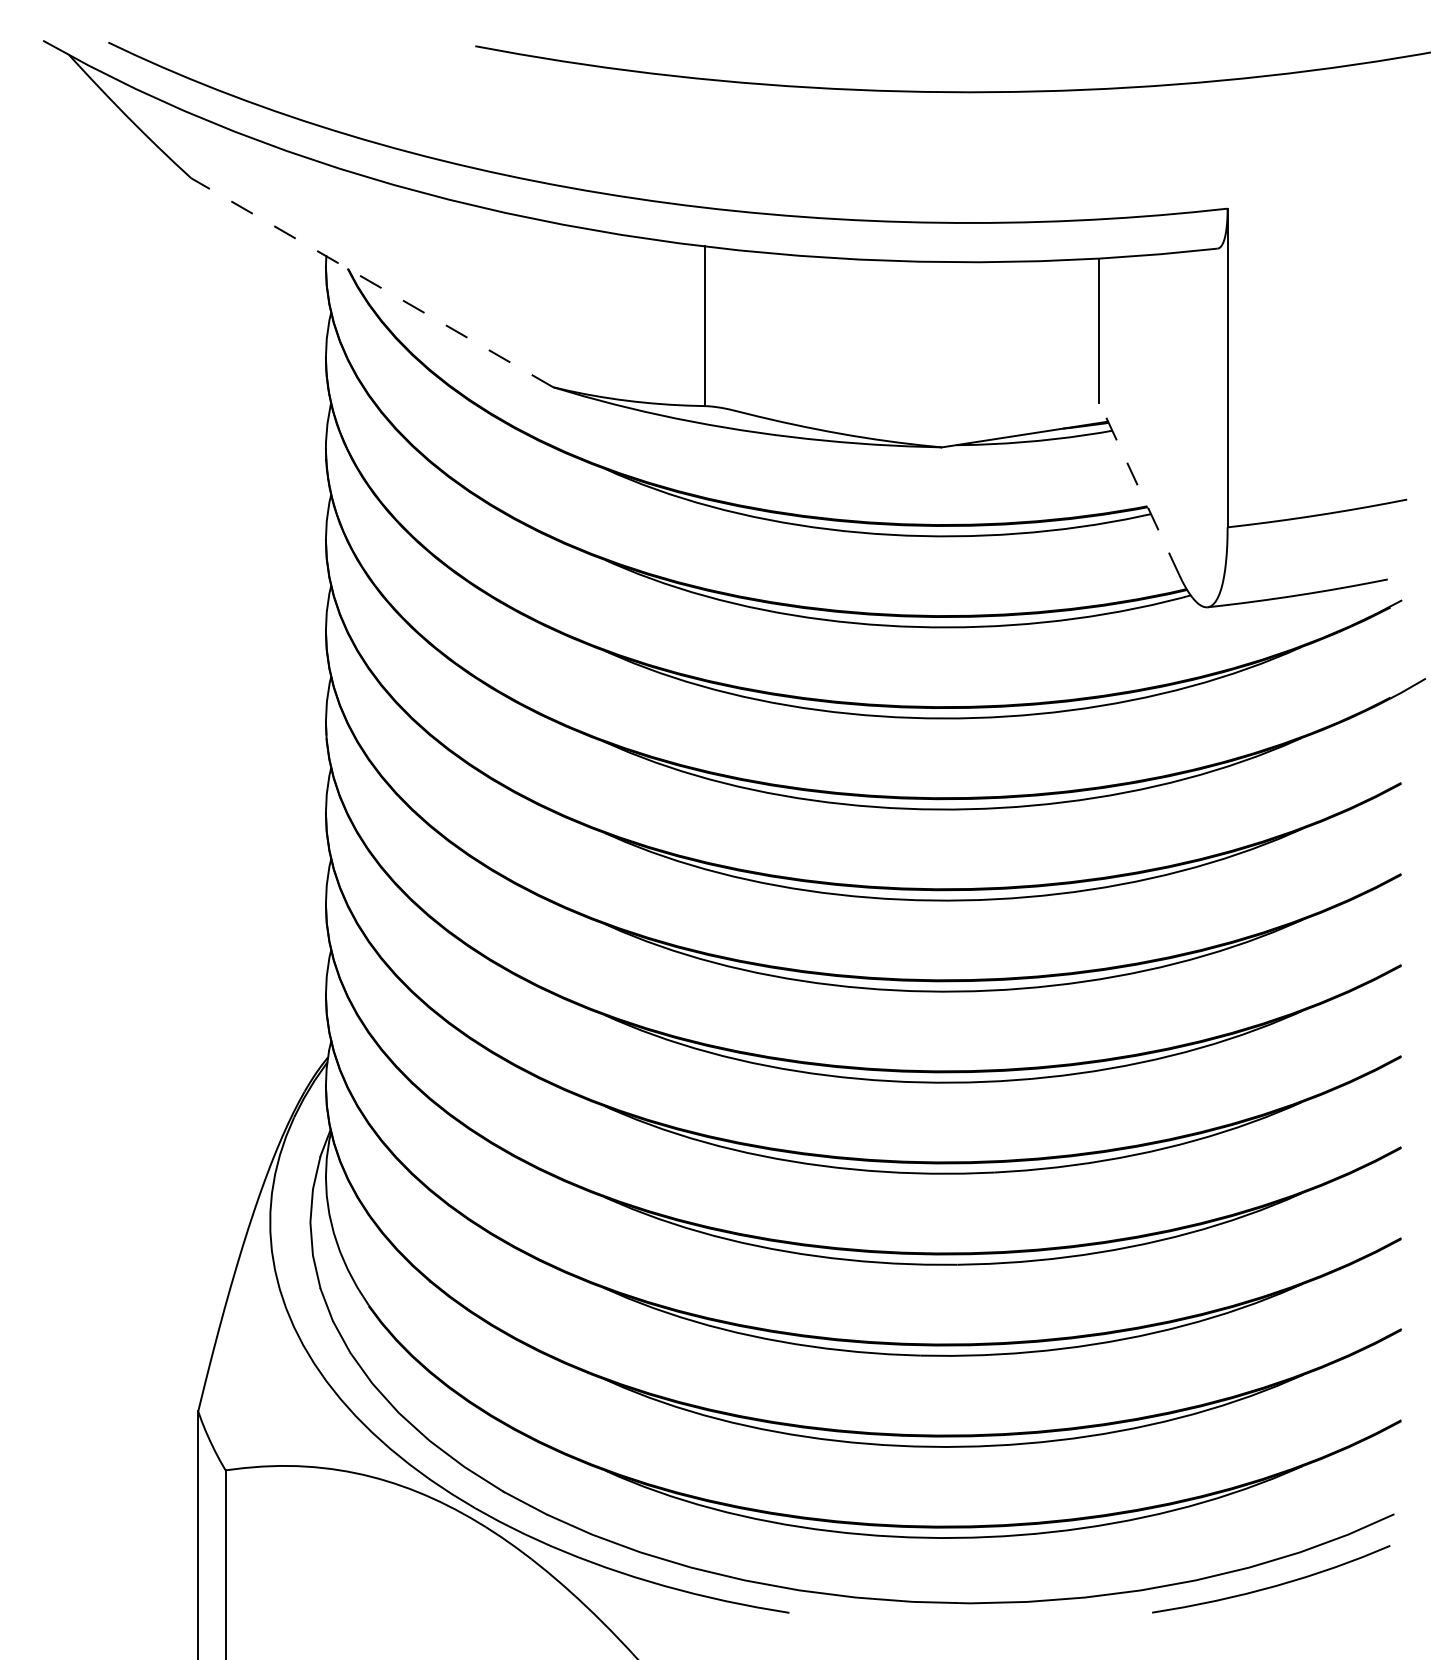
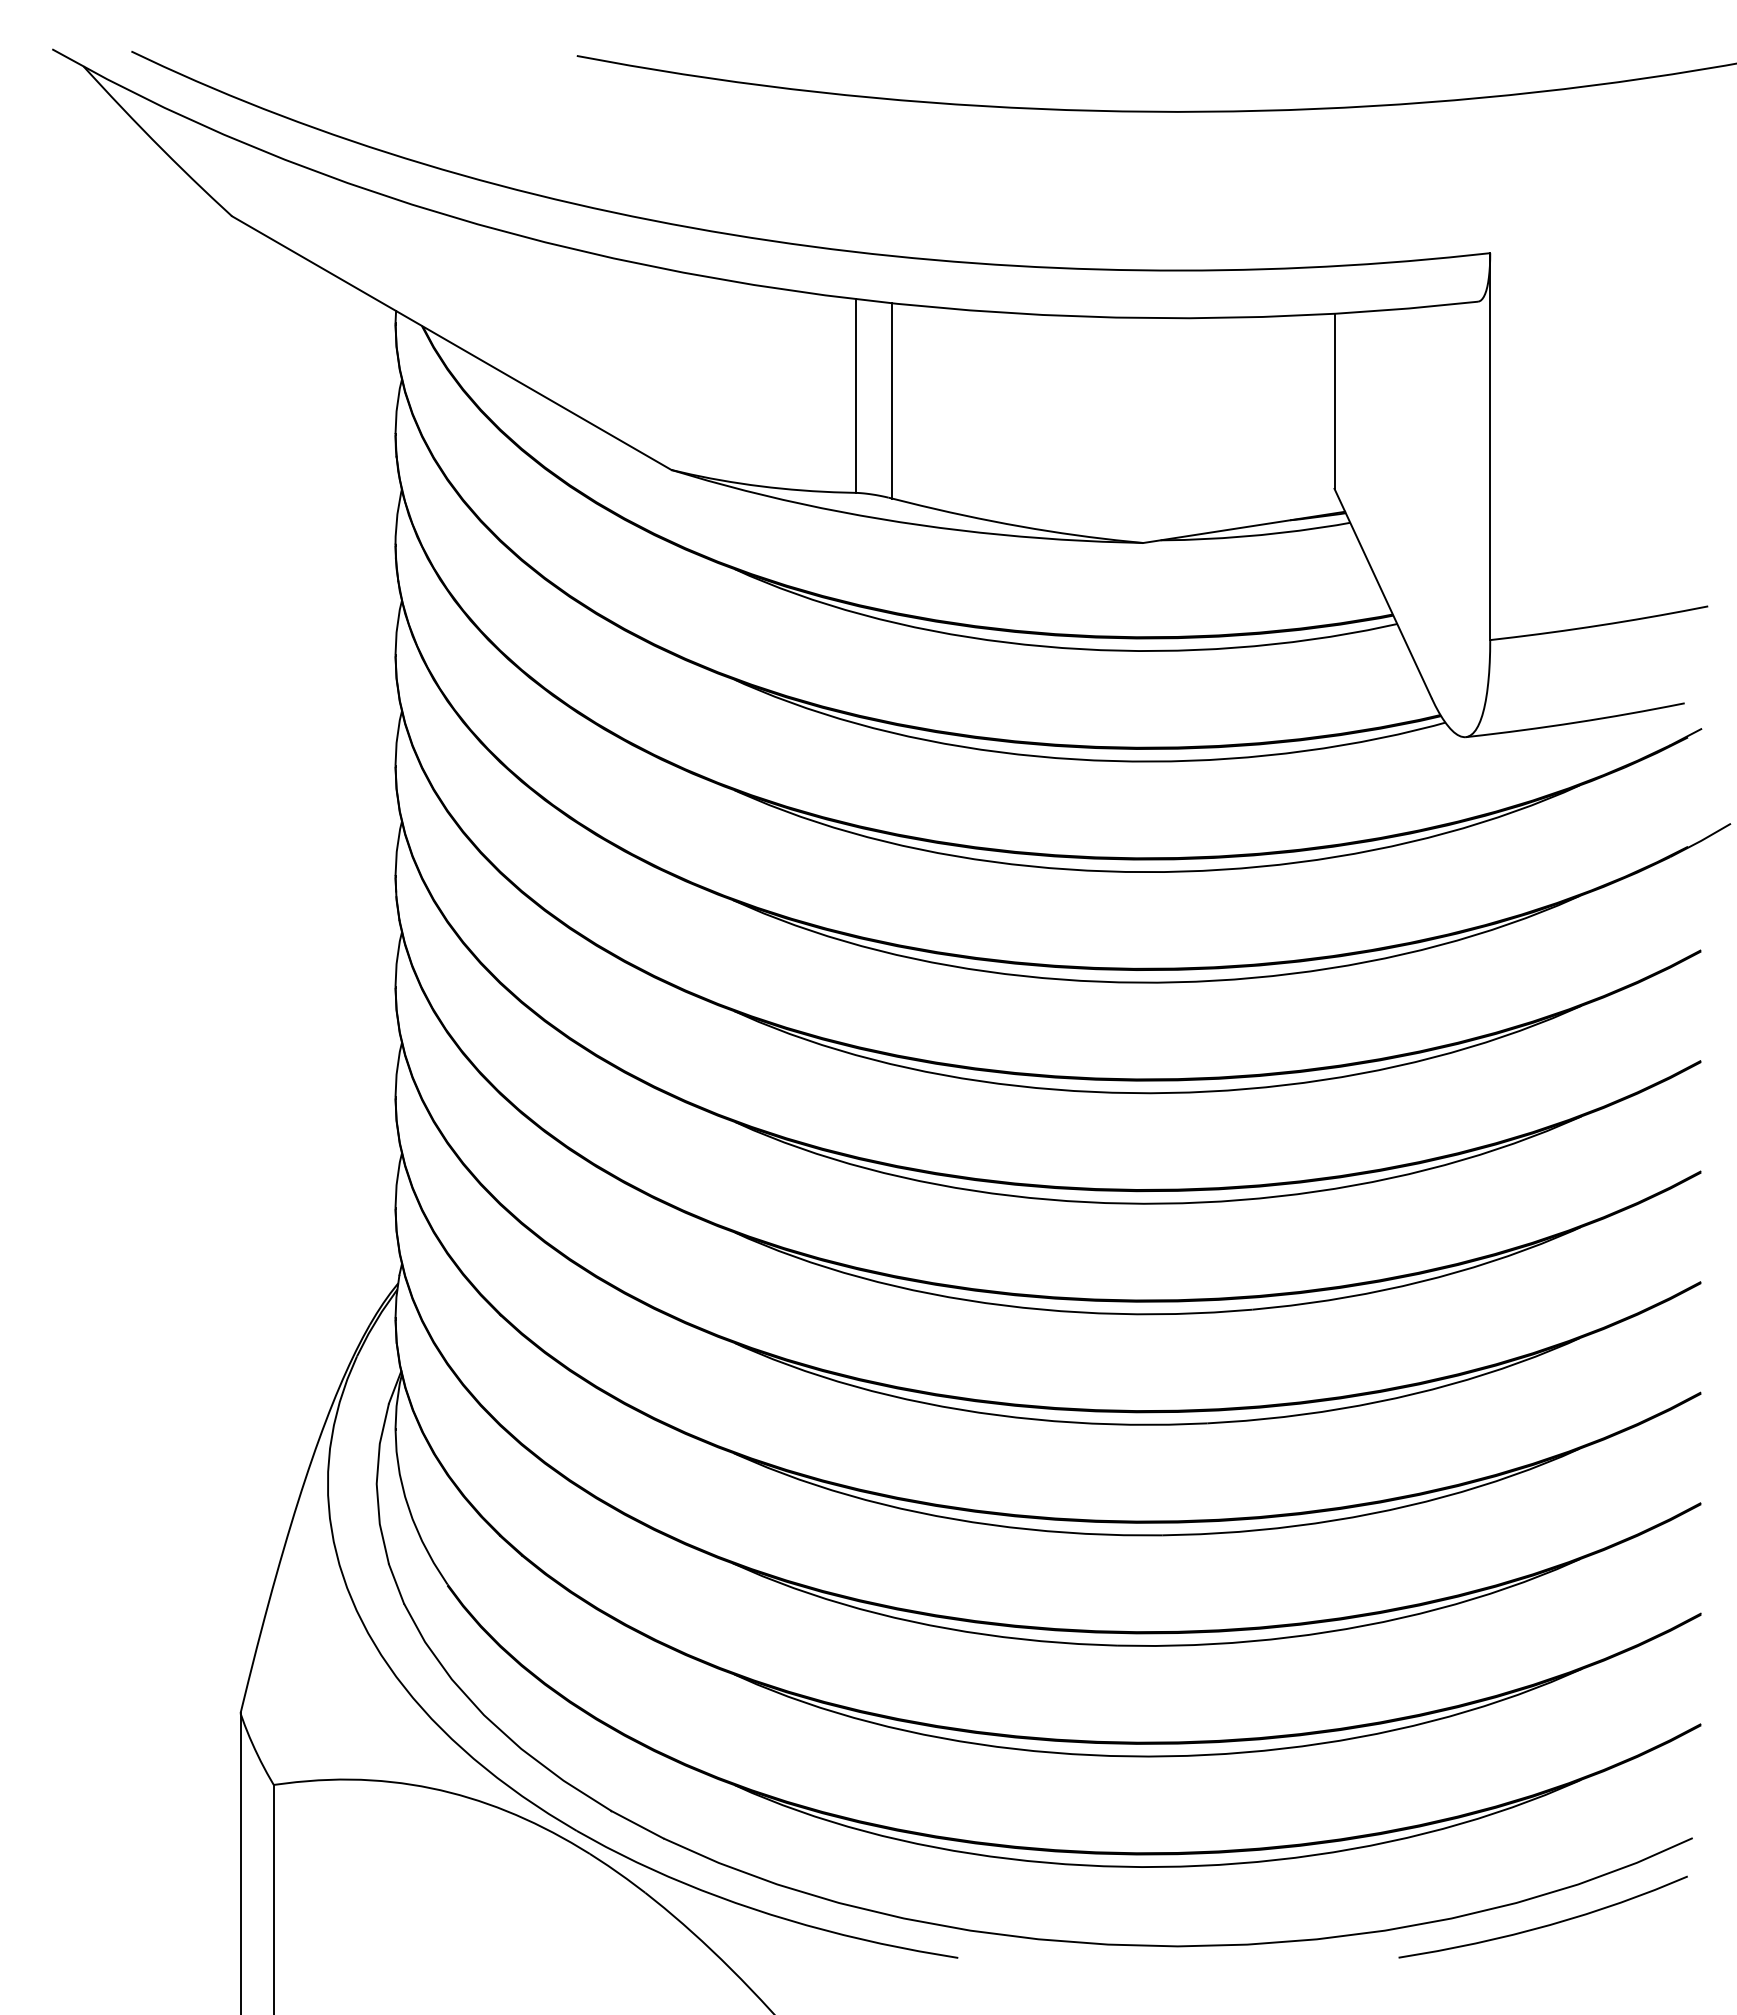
line: (372, 283) -> (451, 343), dashed -> solid
line: (734, 330) -> (891, 400), added
line: (1138, 488) -> (1382, 593), dashed -> solid

